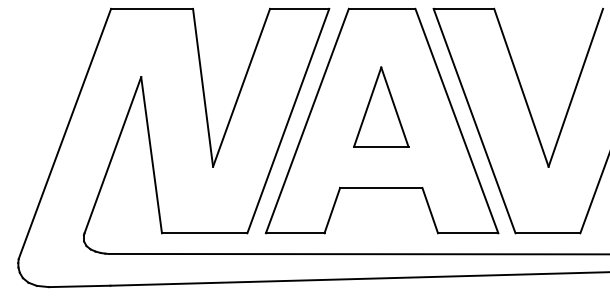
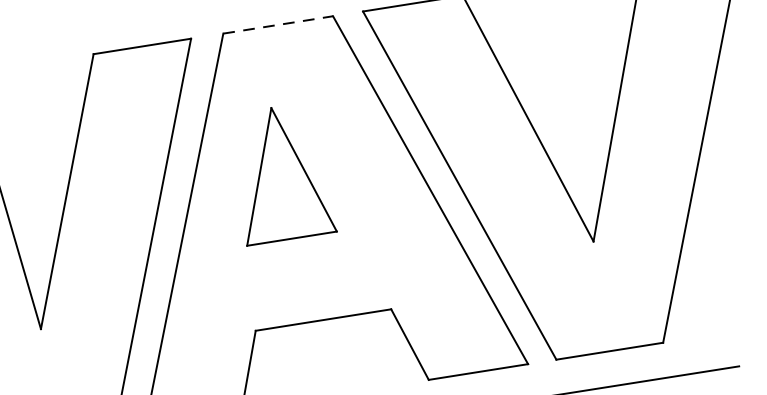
line: (382, 8) -> (278, 24), solid -> dashed
part: (381, 106) -> (281, 172), moved

